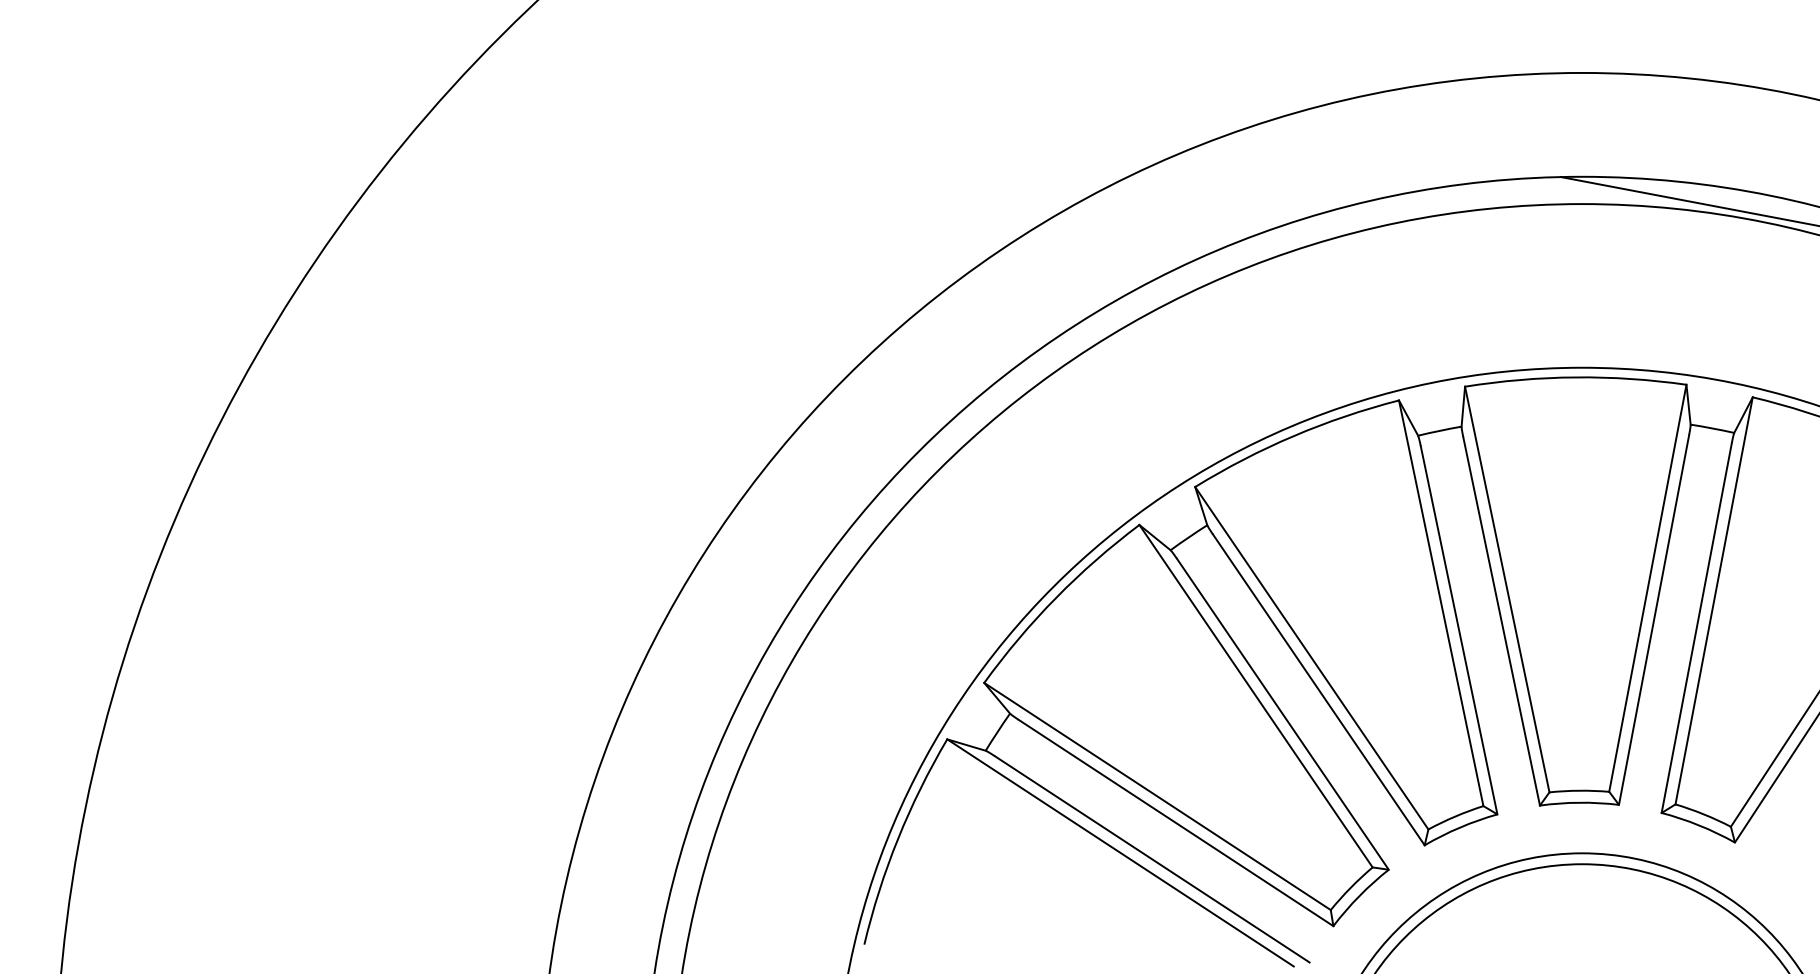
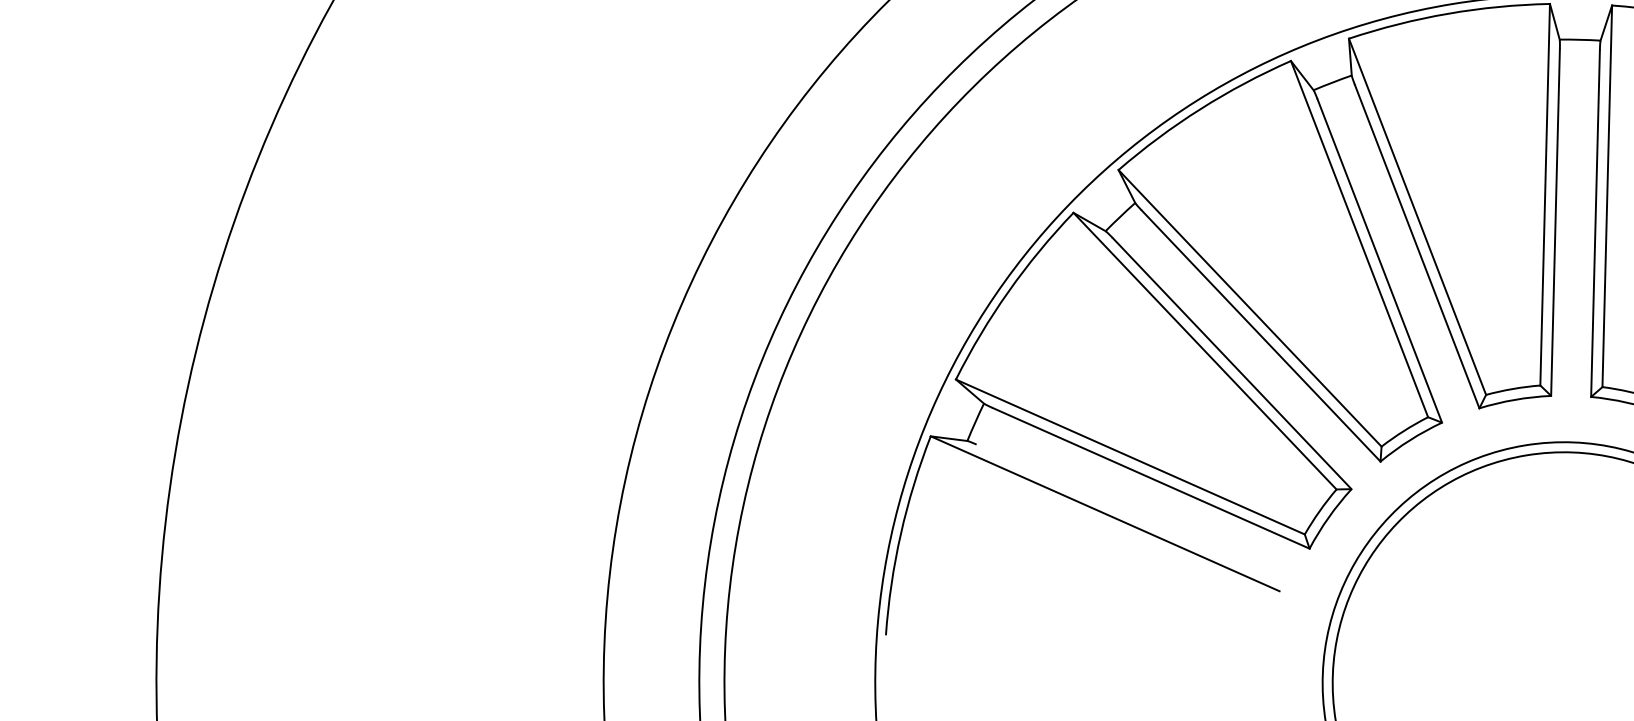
line: (1151, 859) -> (1134, 515), removed

